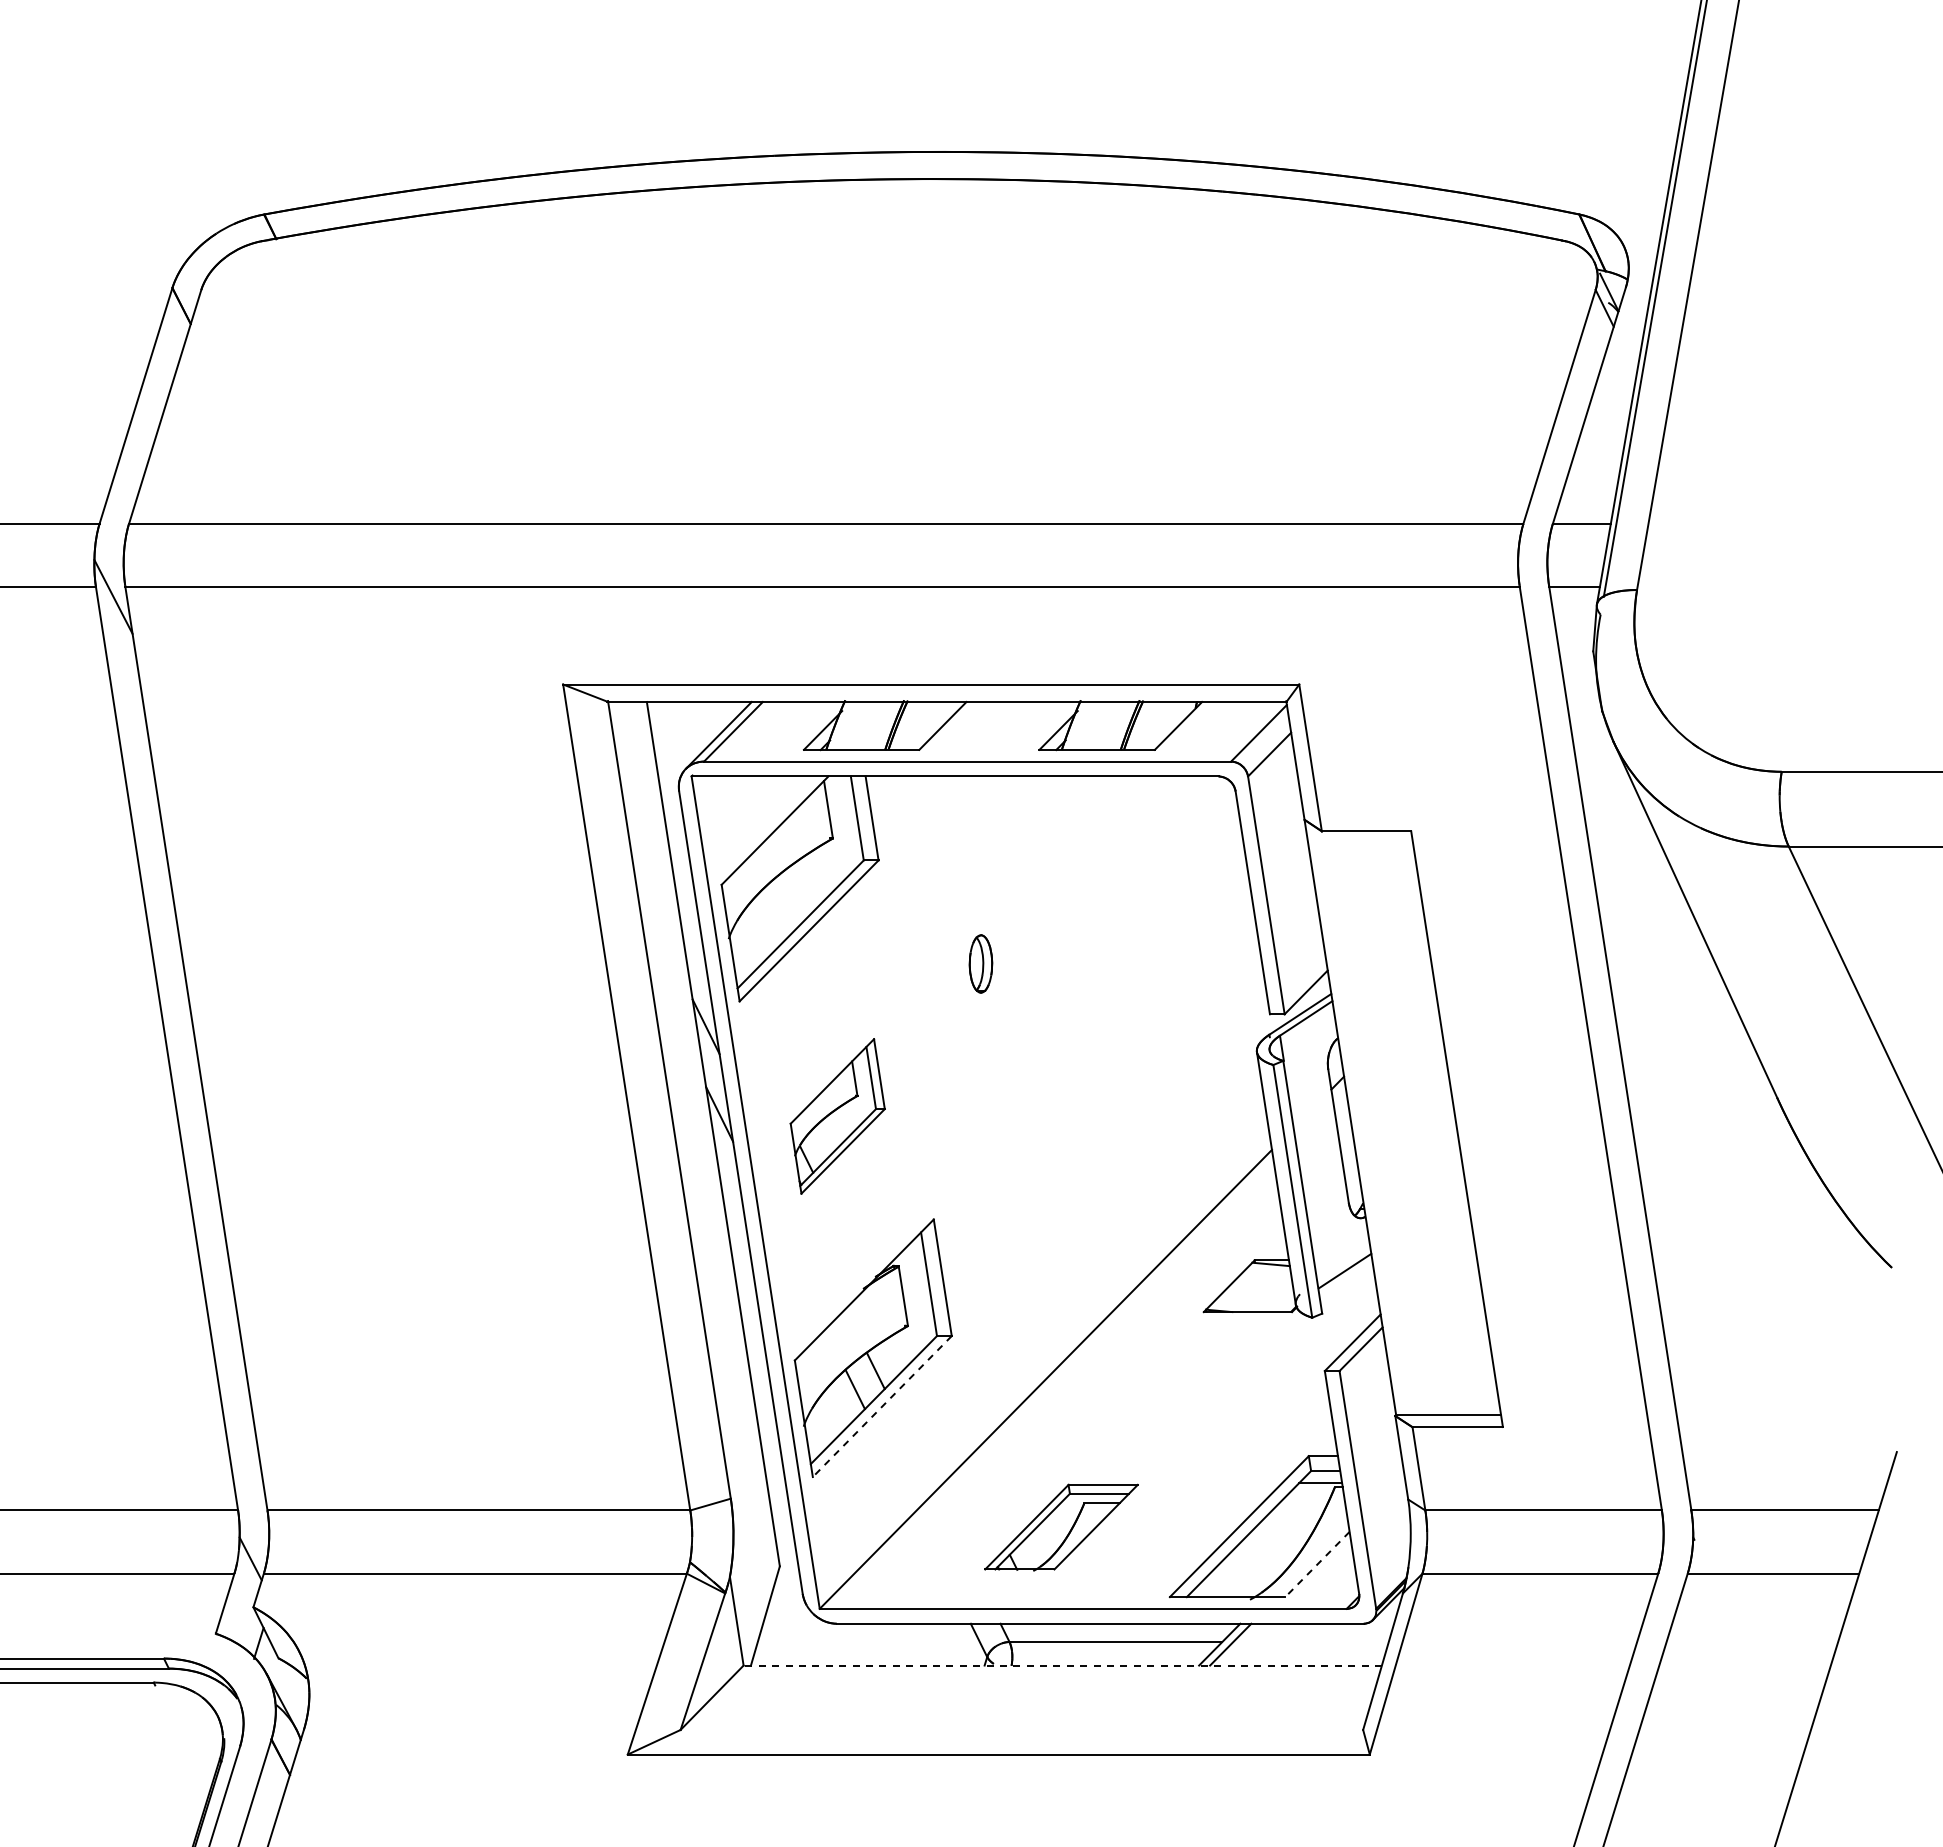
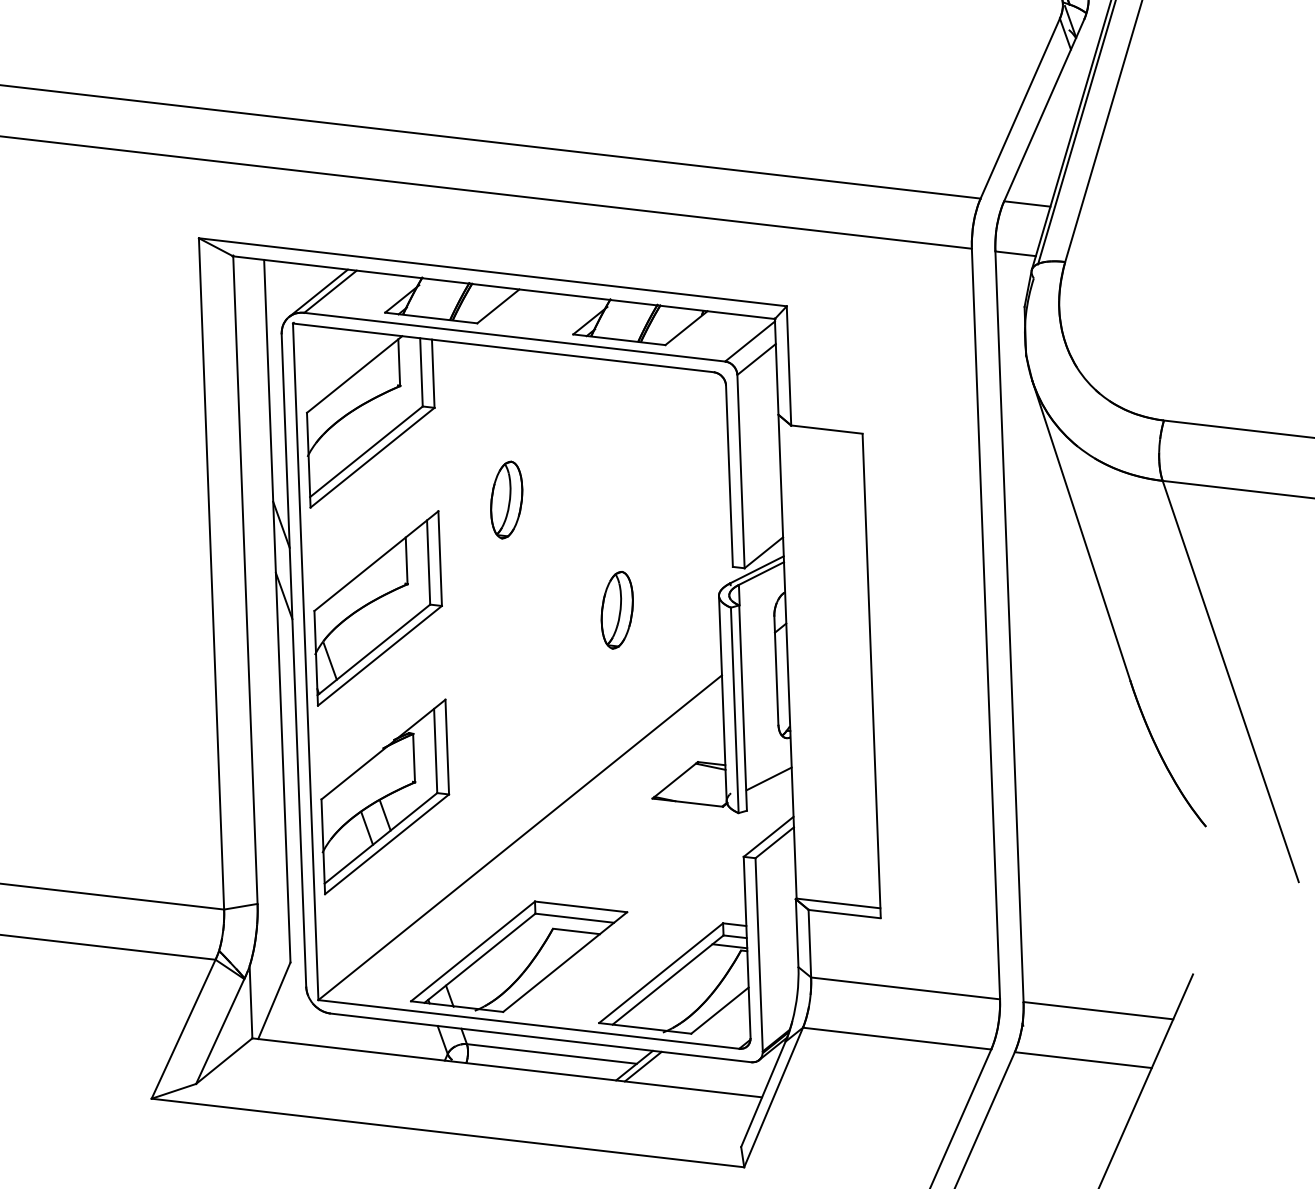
part: (980, 963) -> (506, 499), size x1.67
part: (1132, 1084) -> (616, 610), added
part: (837, 1116) -> (378, 608), size x1.67
line: (882, 1406) -> (387, 844), dashed -> solid
part: (1061, 1527) -> (518, 957), size x1.67
line: (1317, 1564) -> (720, 1010), dashed -> solid
line: (1062, 1665) -> (507, 1067), dashed -> solid

